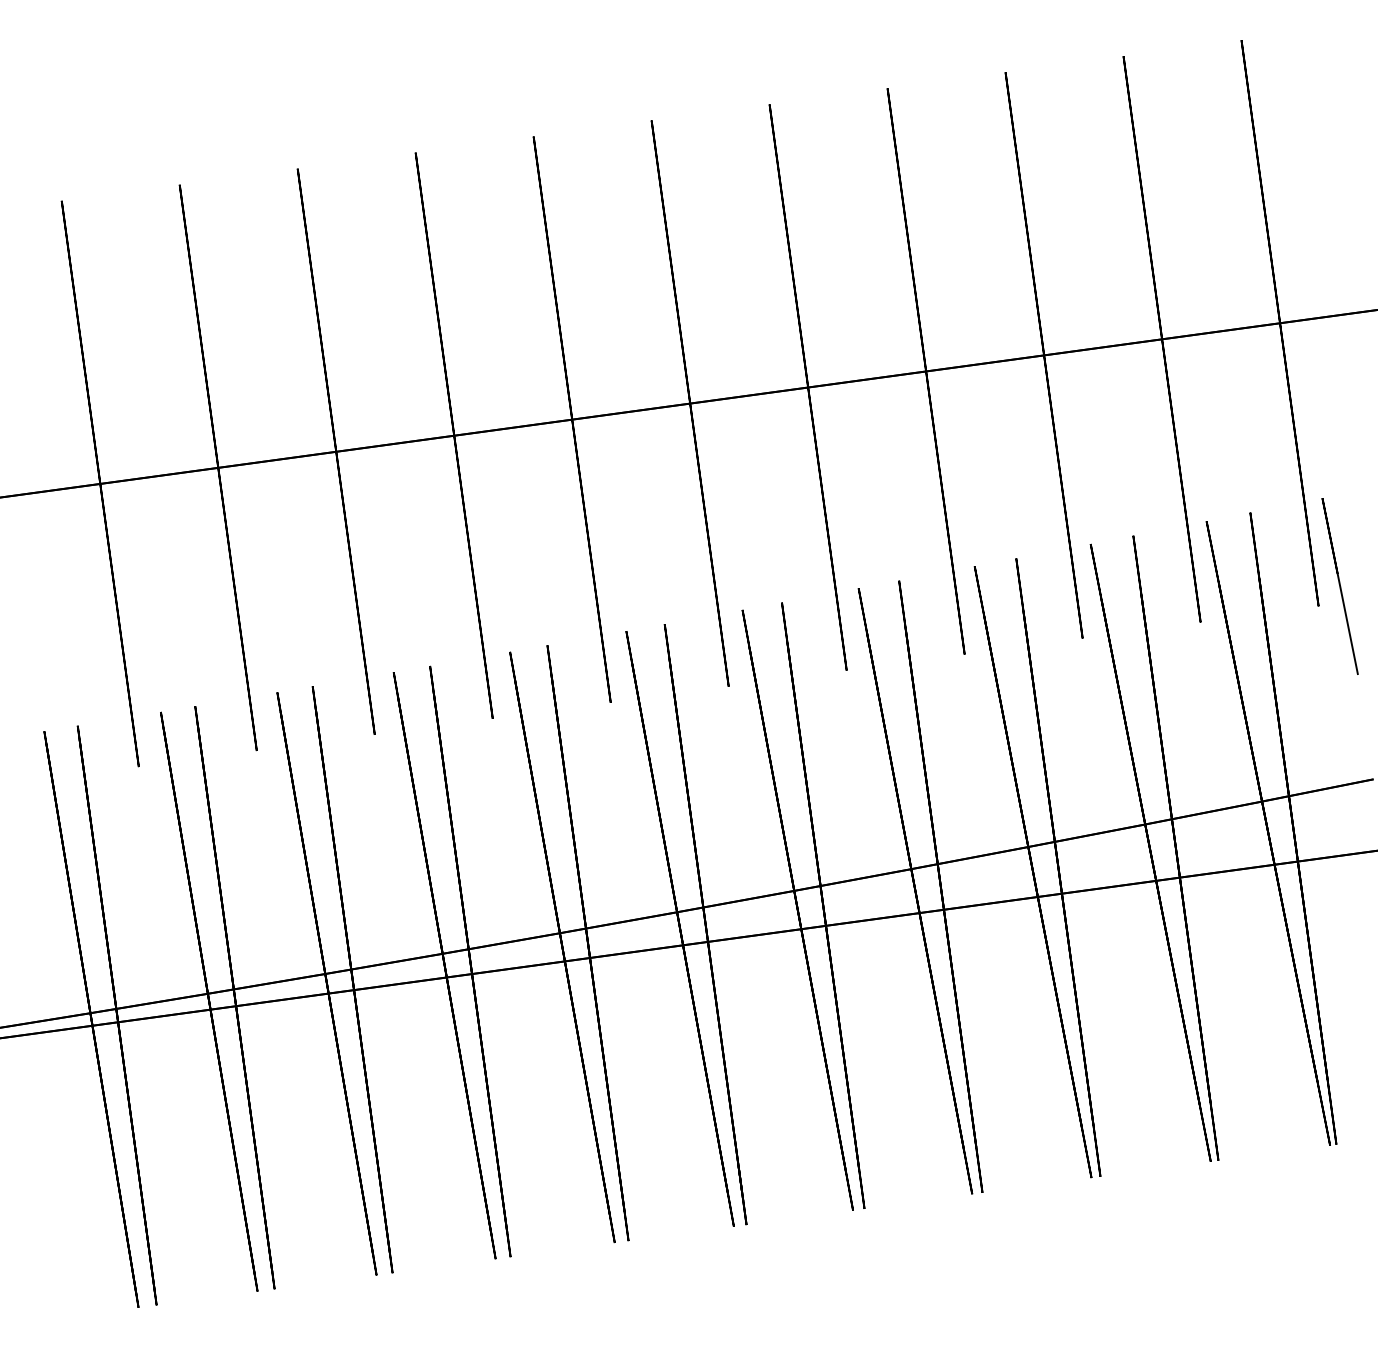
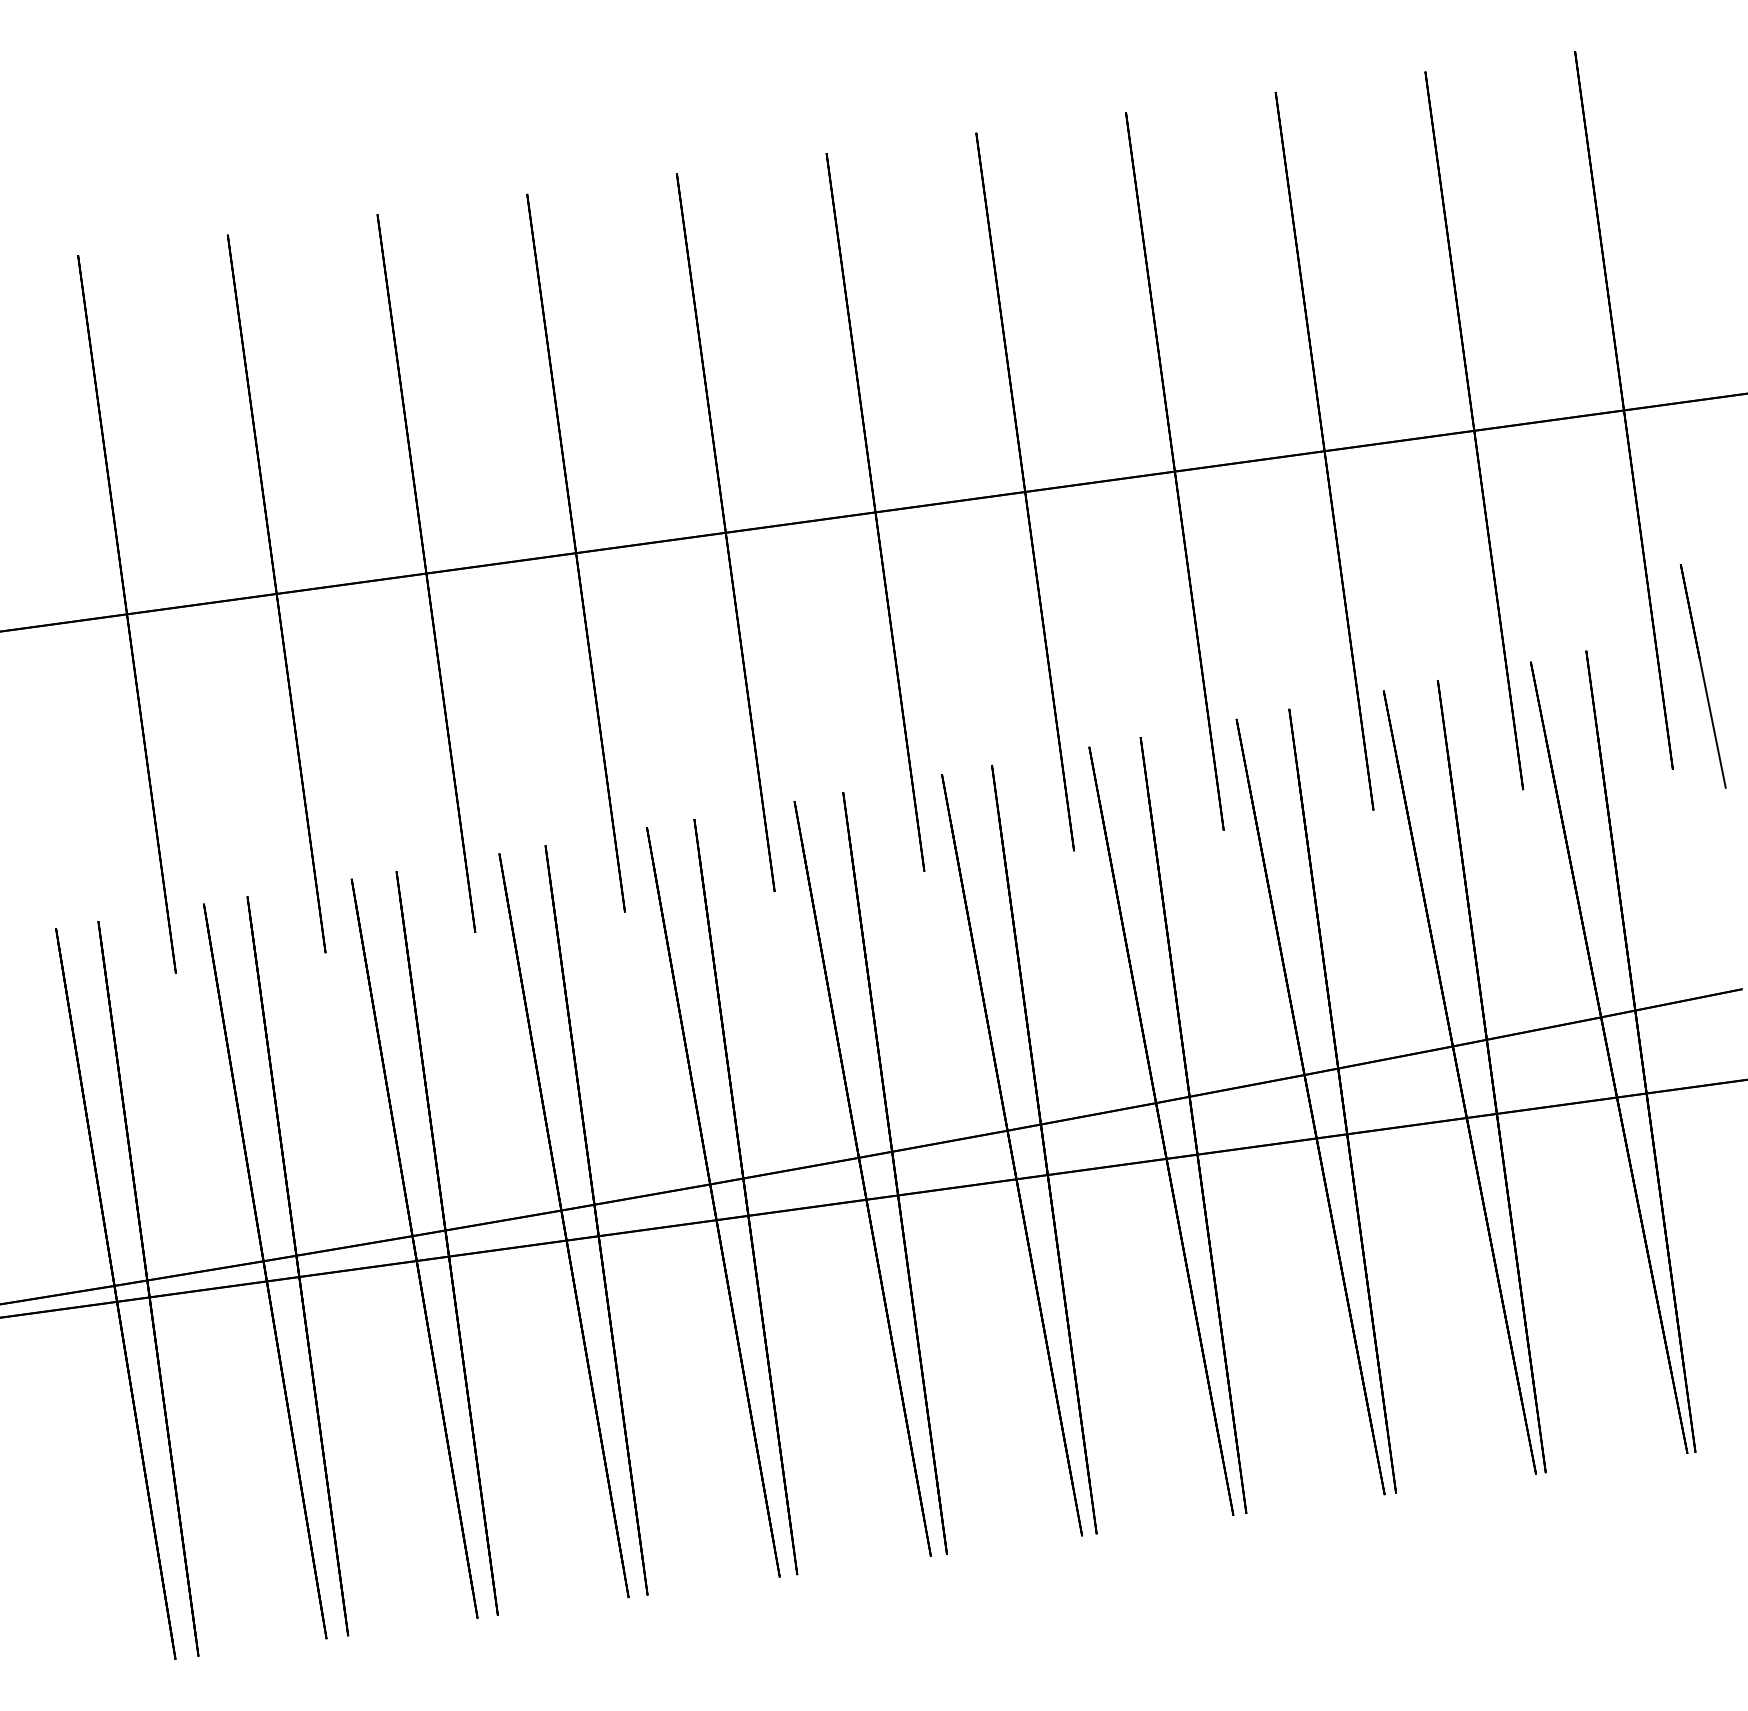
line: (1339, 586) -> (1702, 676), moved

